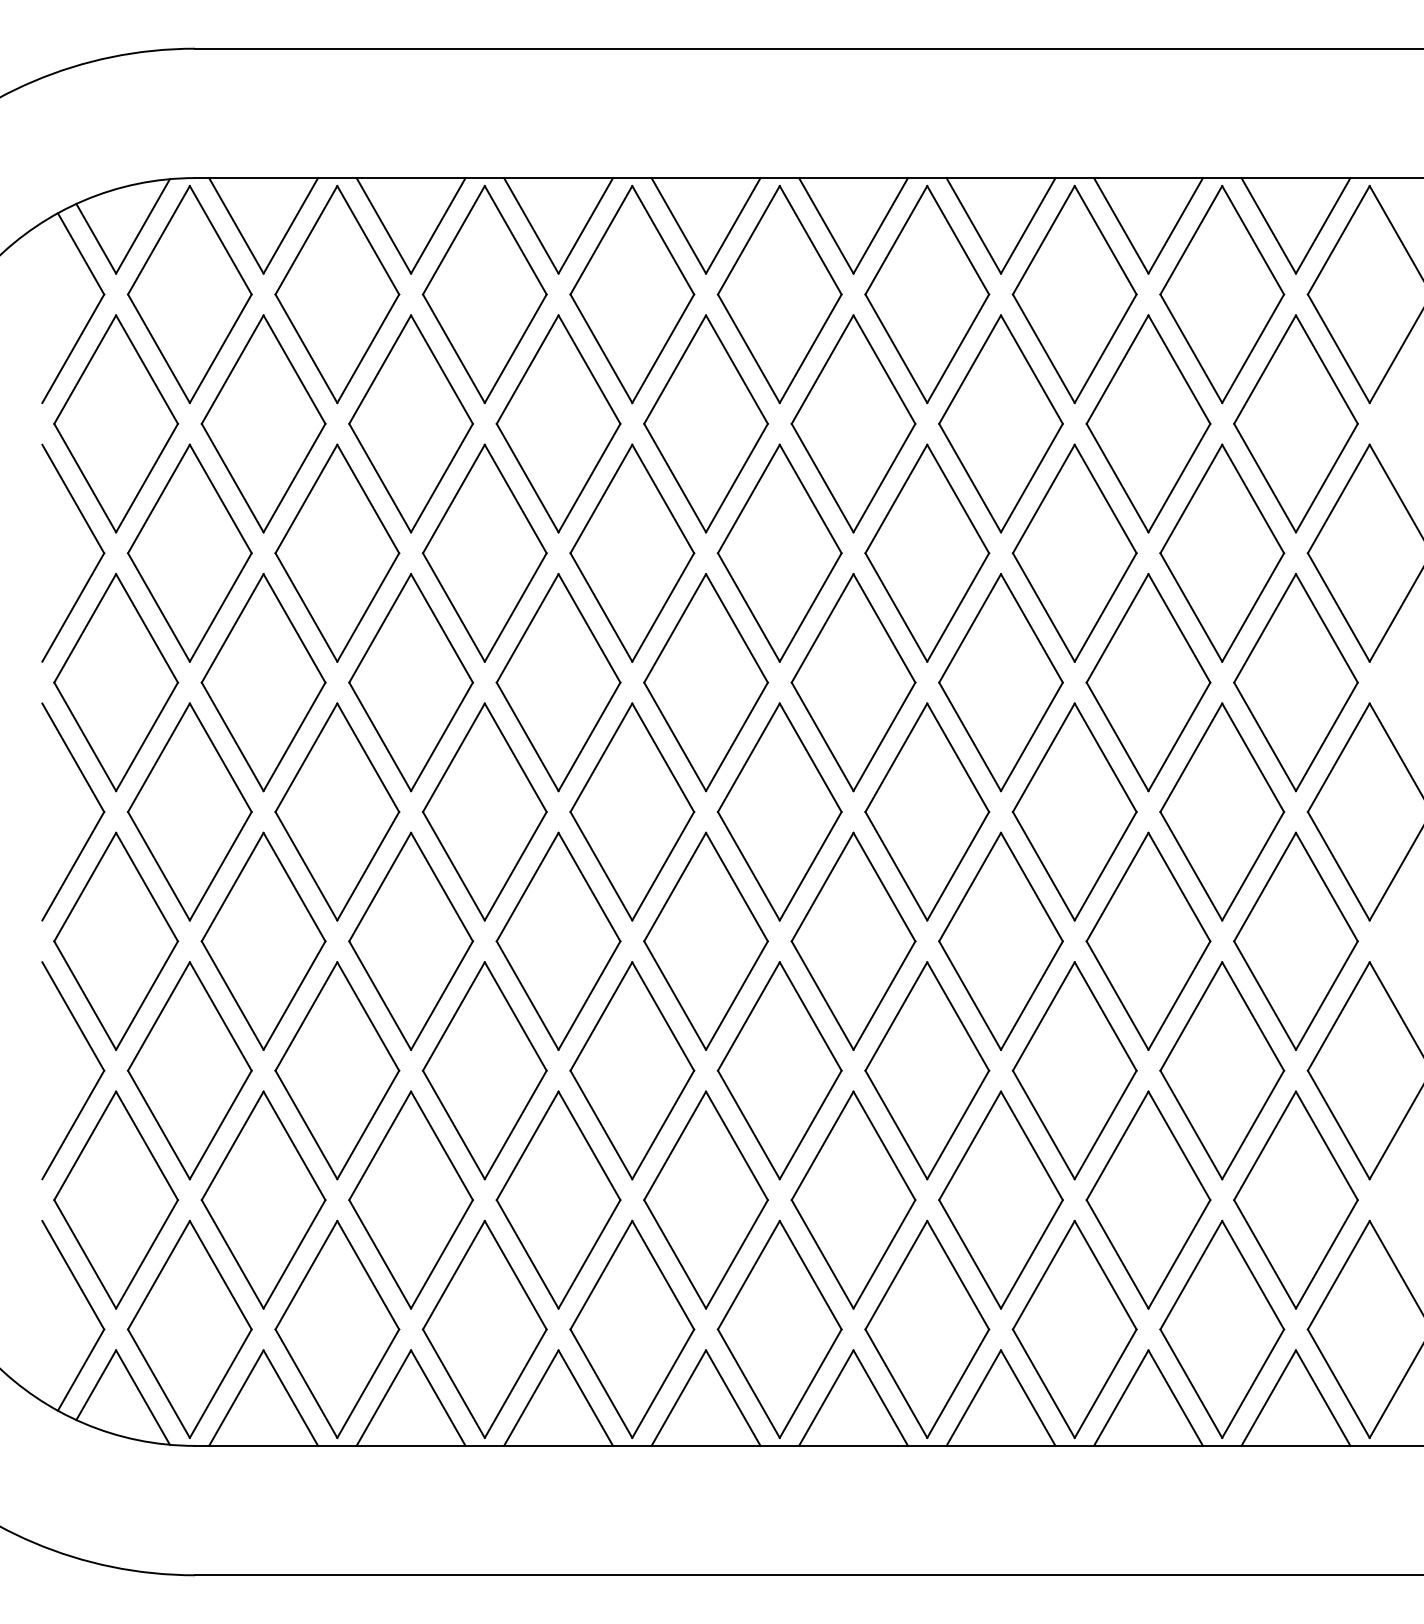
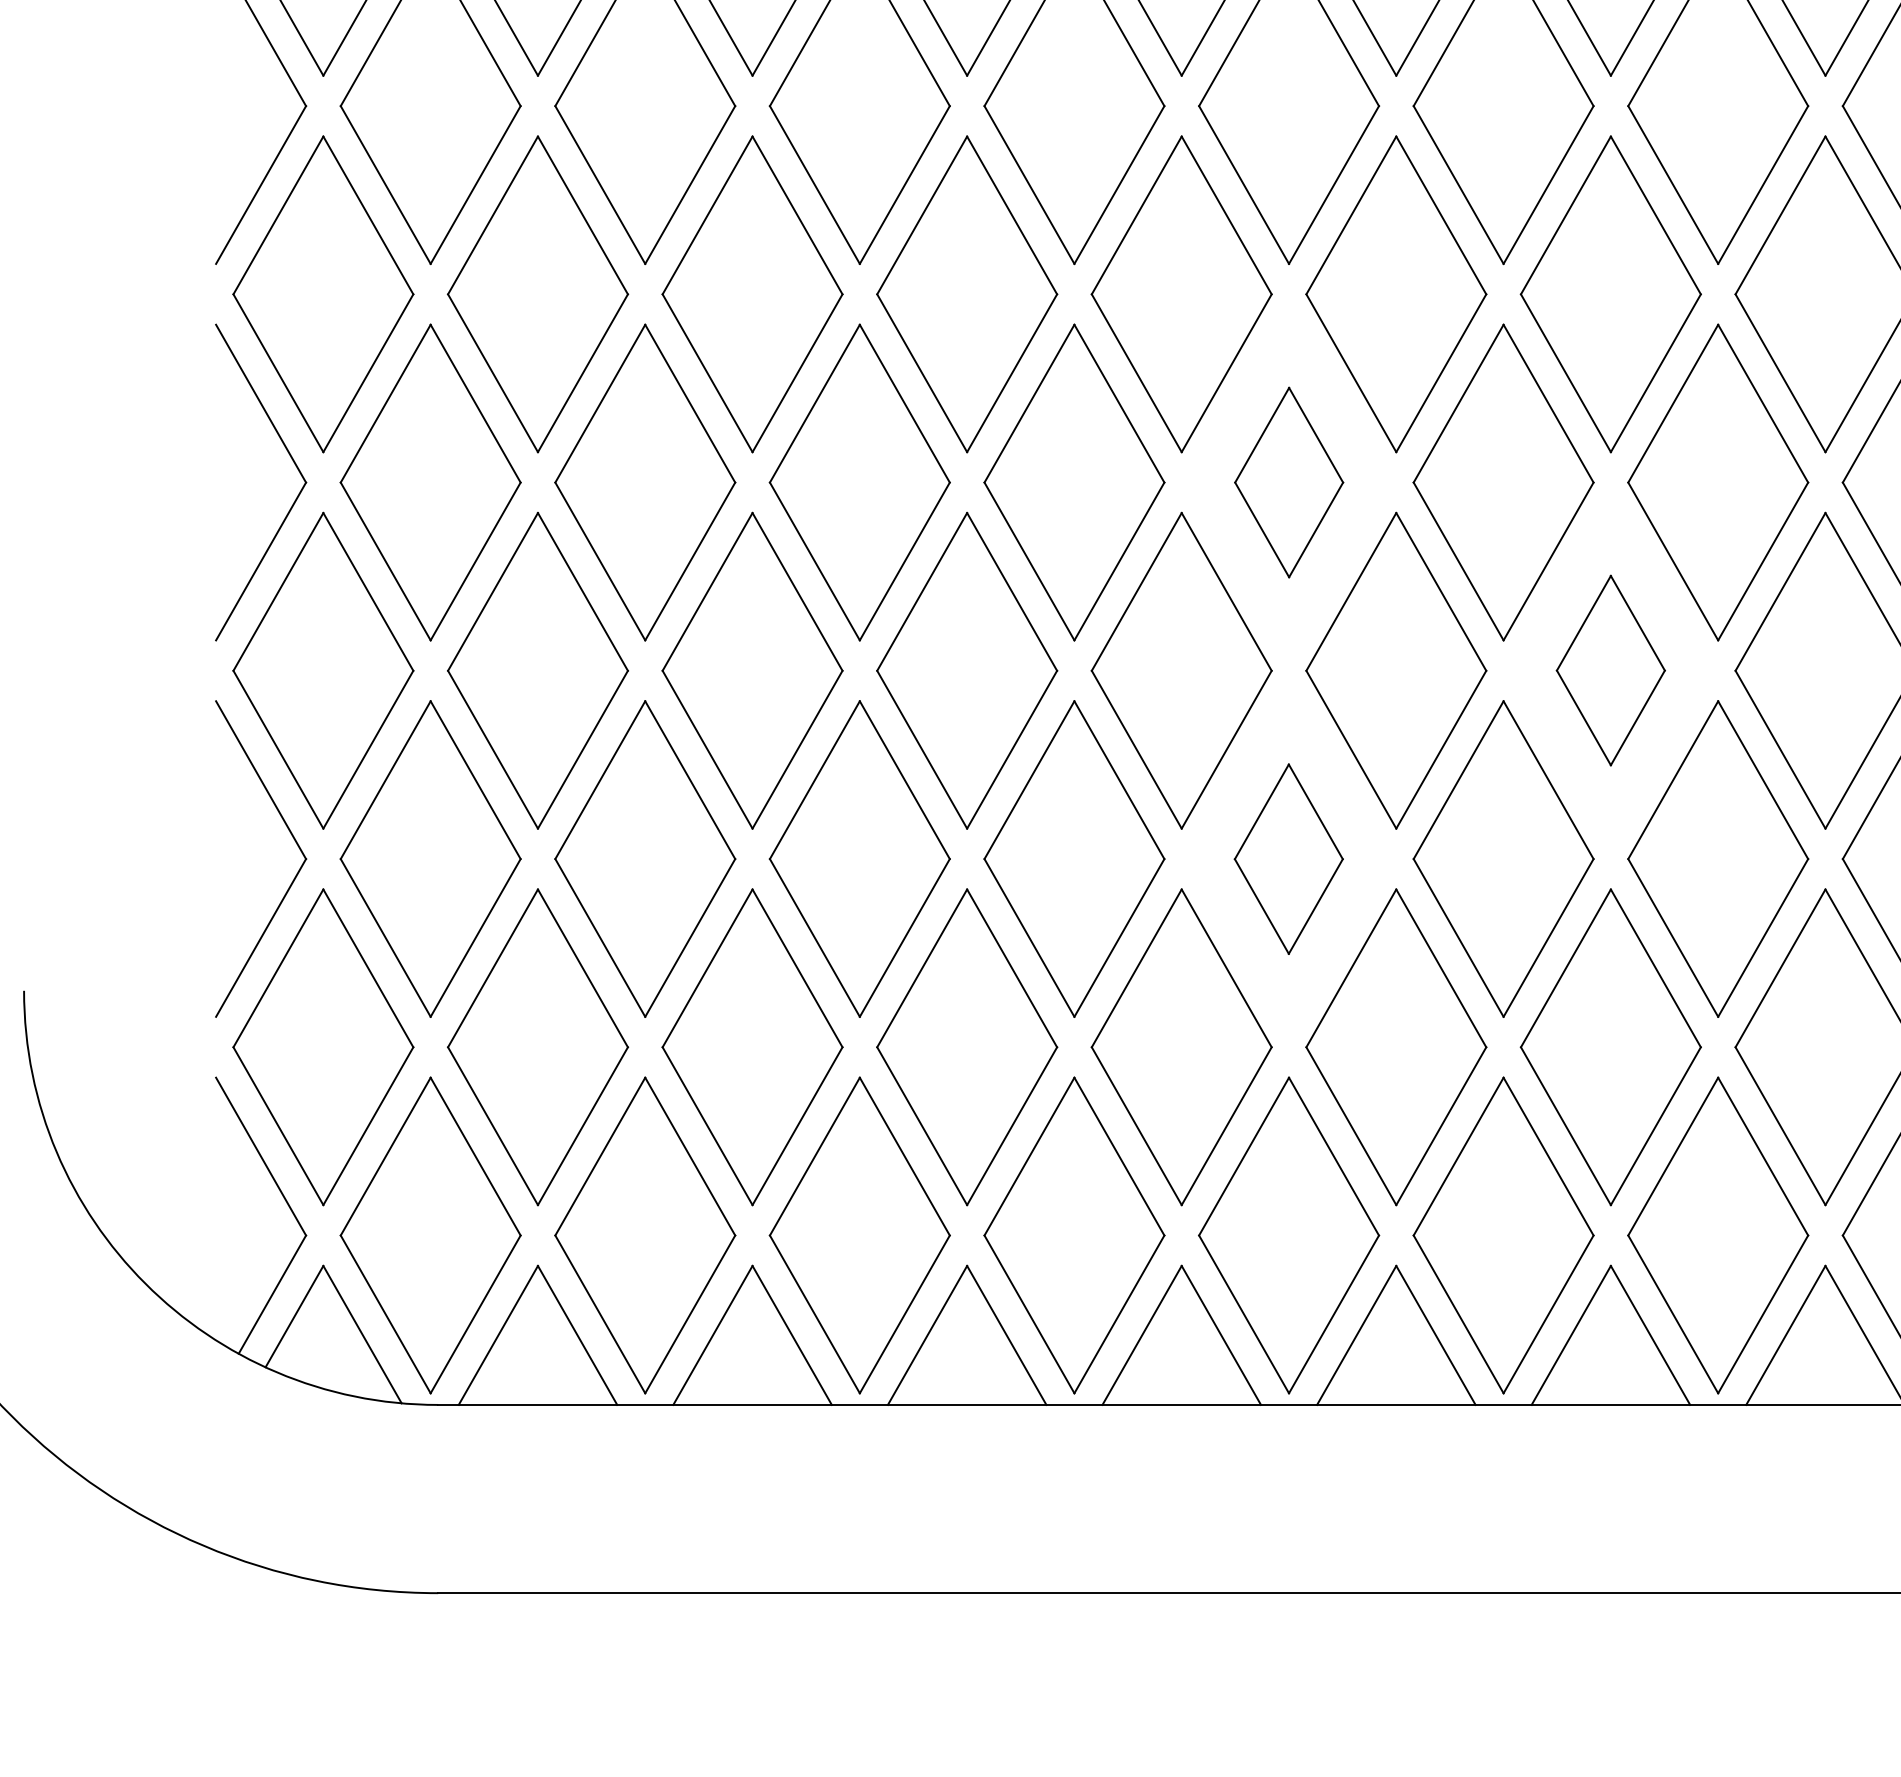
part: (779, 811) -> (1288, 481), size x0.6
part: (1000, 940) -> (1610, 669), size x0.6
part: (779, 1070) -> (1288, 858), size x0.6

